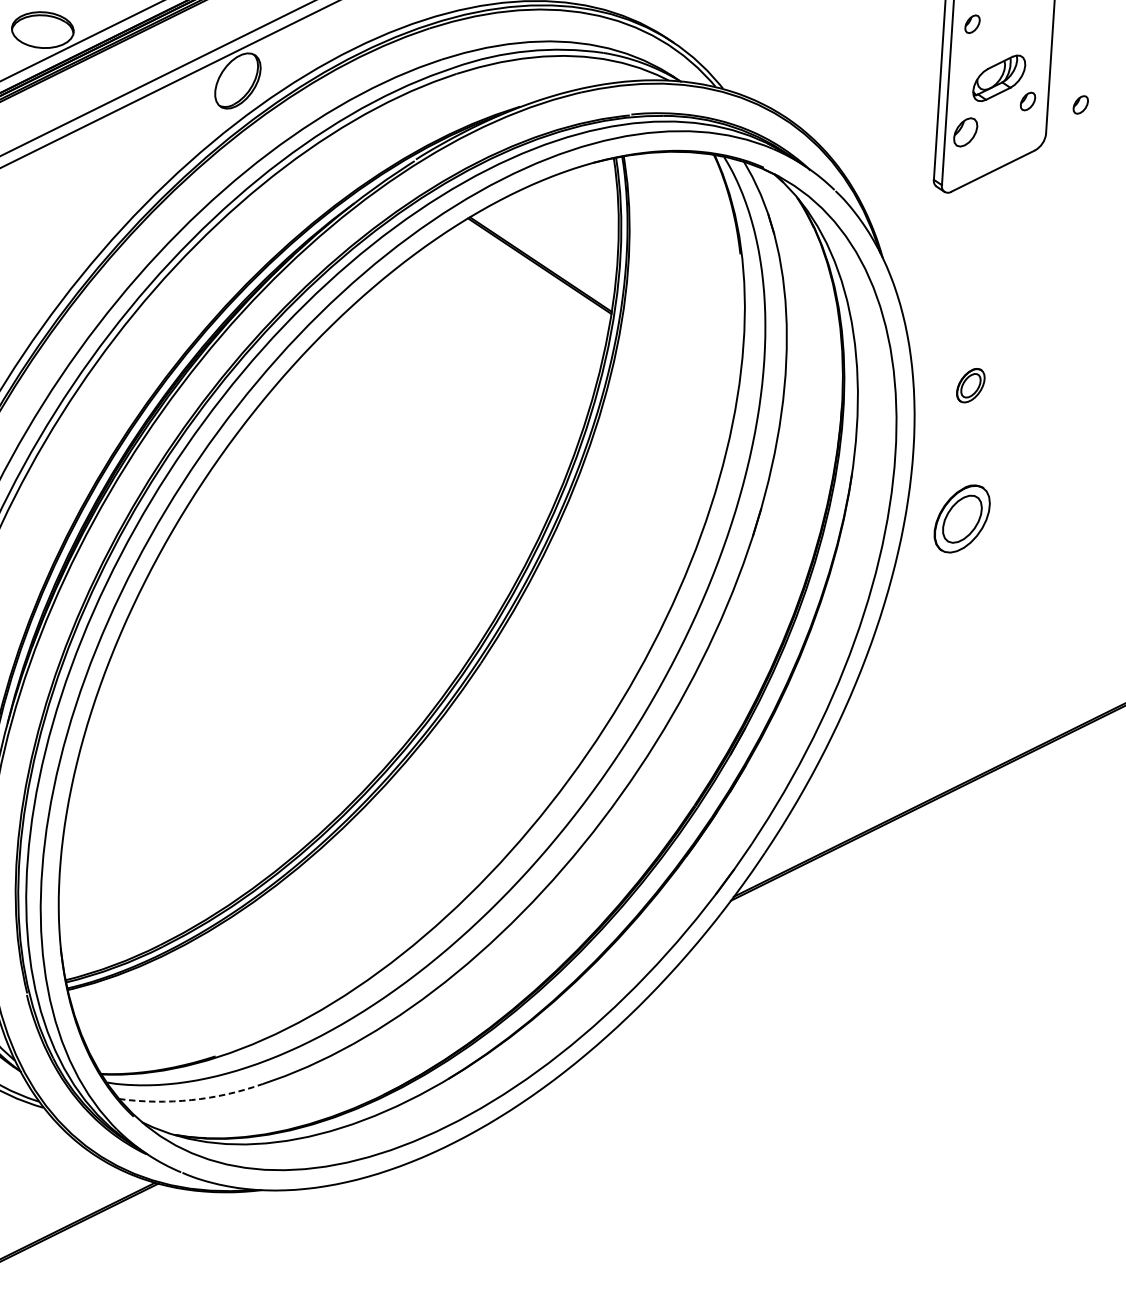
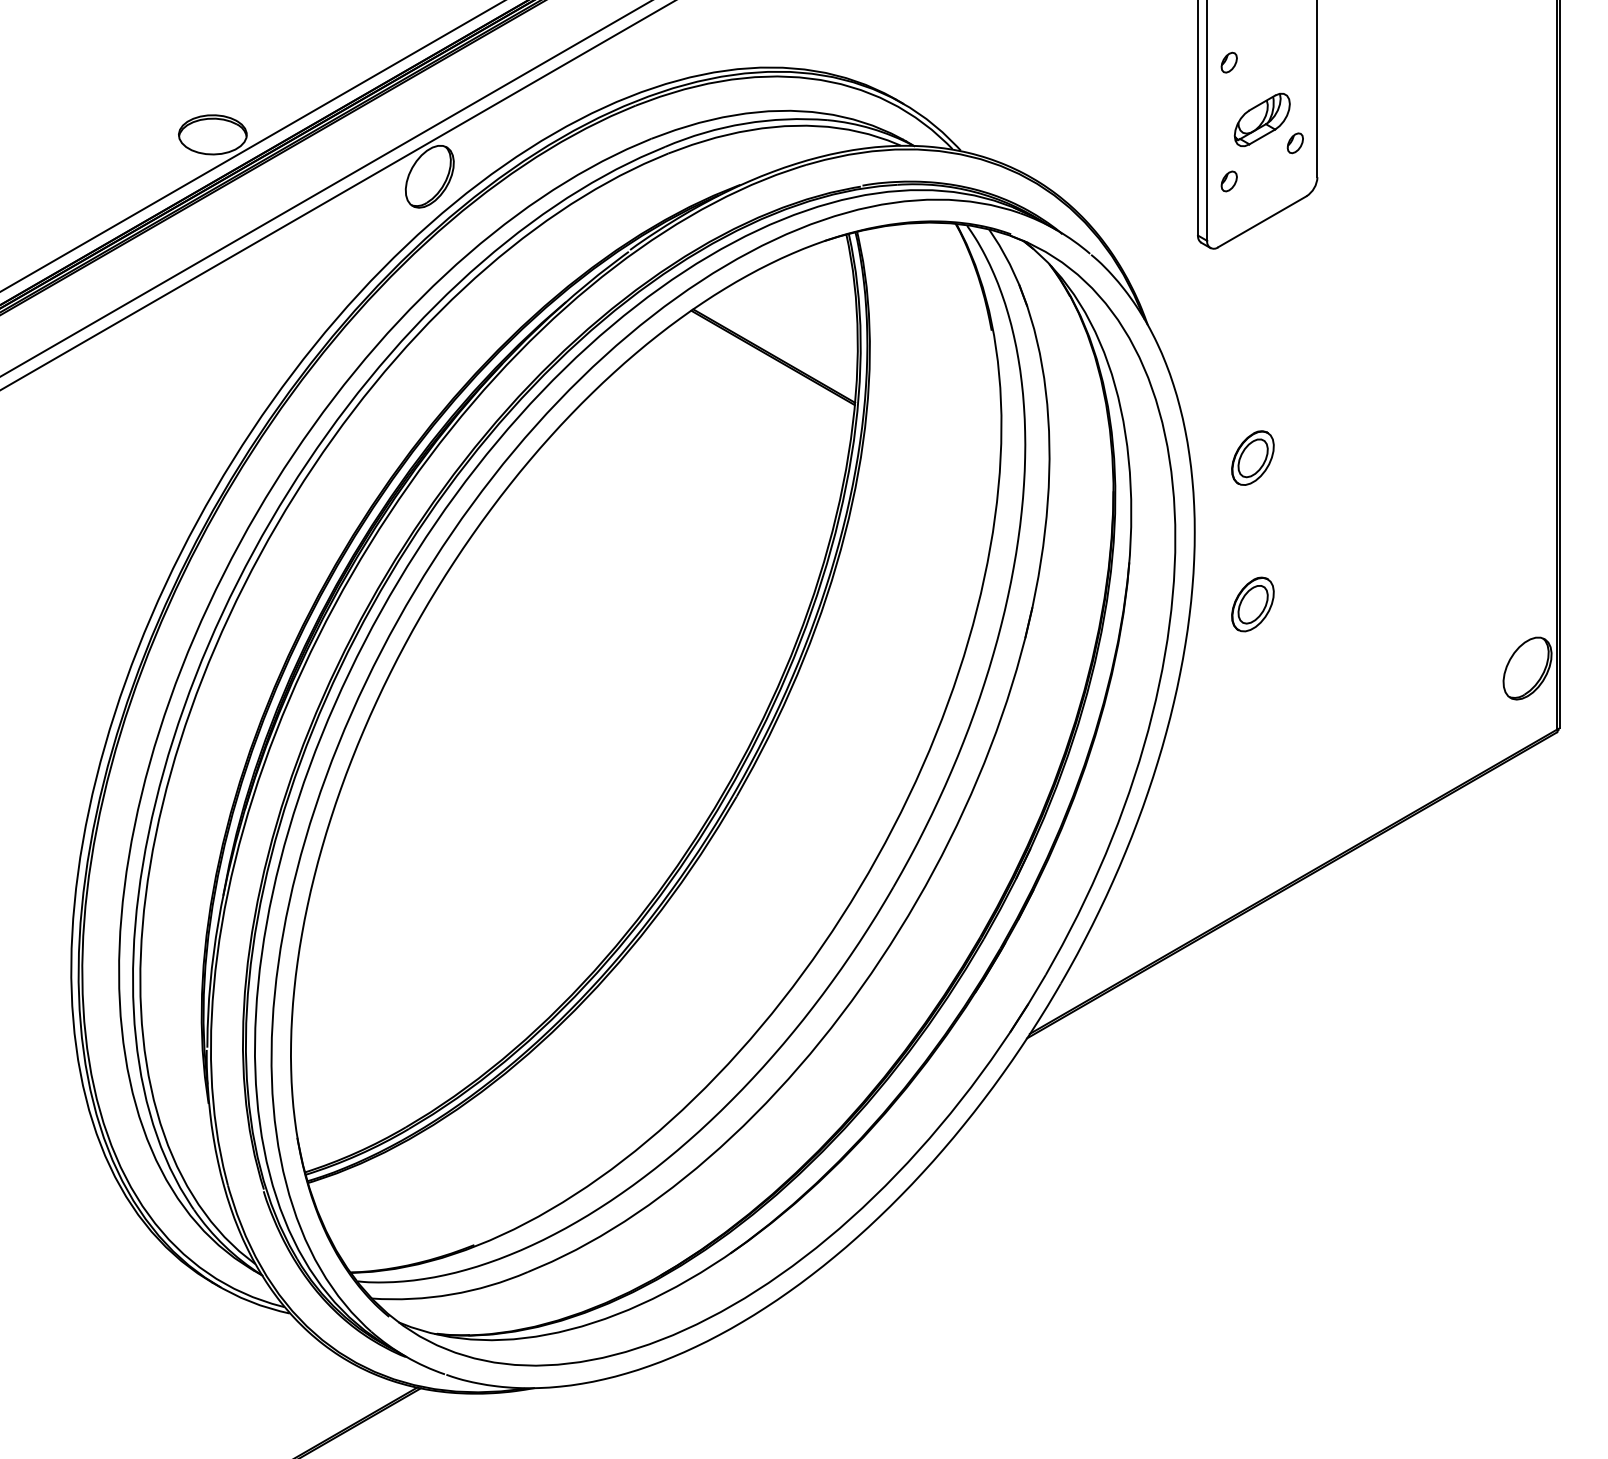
part: (1079, 105) -> (1352, 143), removed
part: (964, 132) -> (1228, 181), size x0.62
part: (970, 385) -> (1252, 457), size x1.43
part: (961, 518) -> (1252, 604), size x0.71
arc: (191, 1100) -> (451, 1294), dashed -> solid

